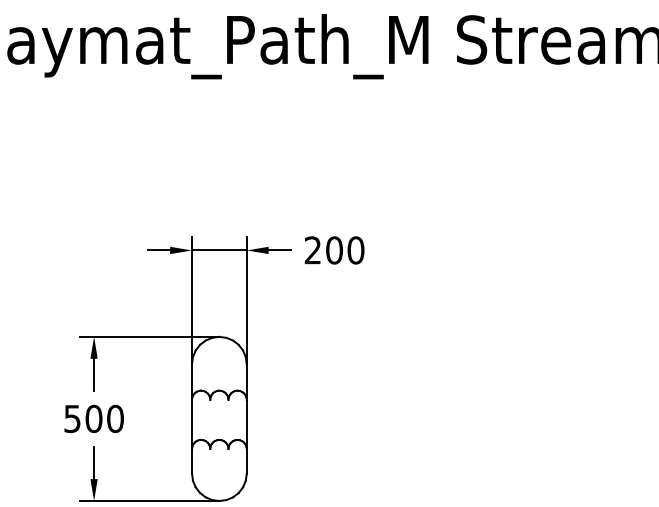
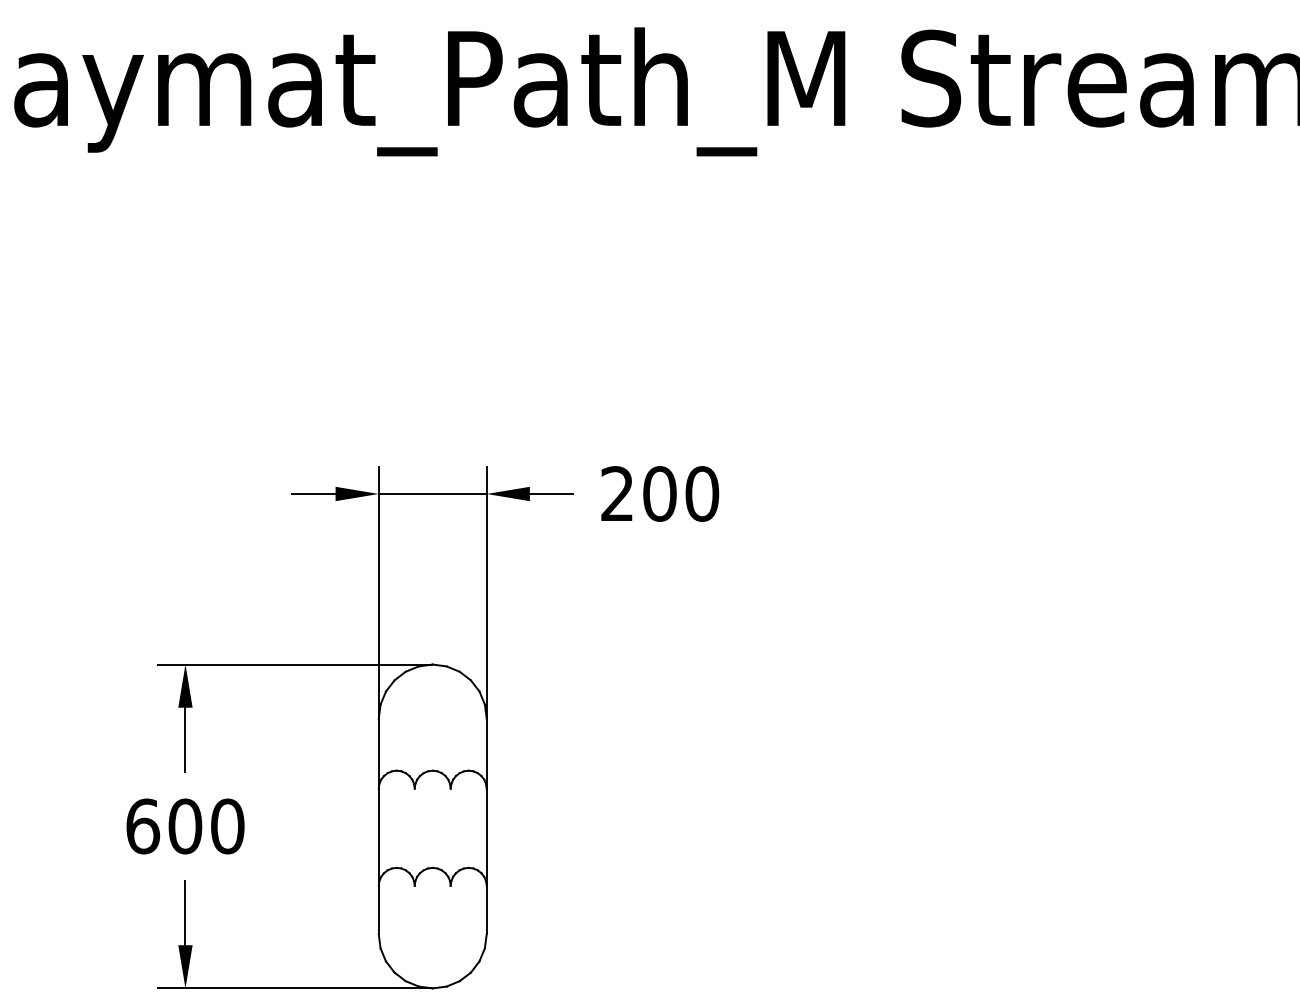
text: (72, 418) -> (142, 825), 500 -> 600

